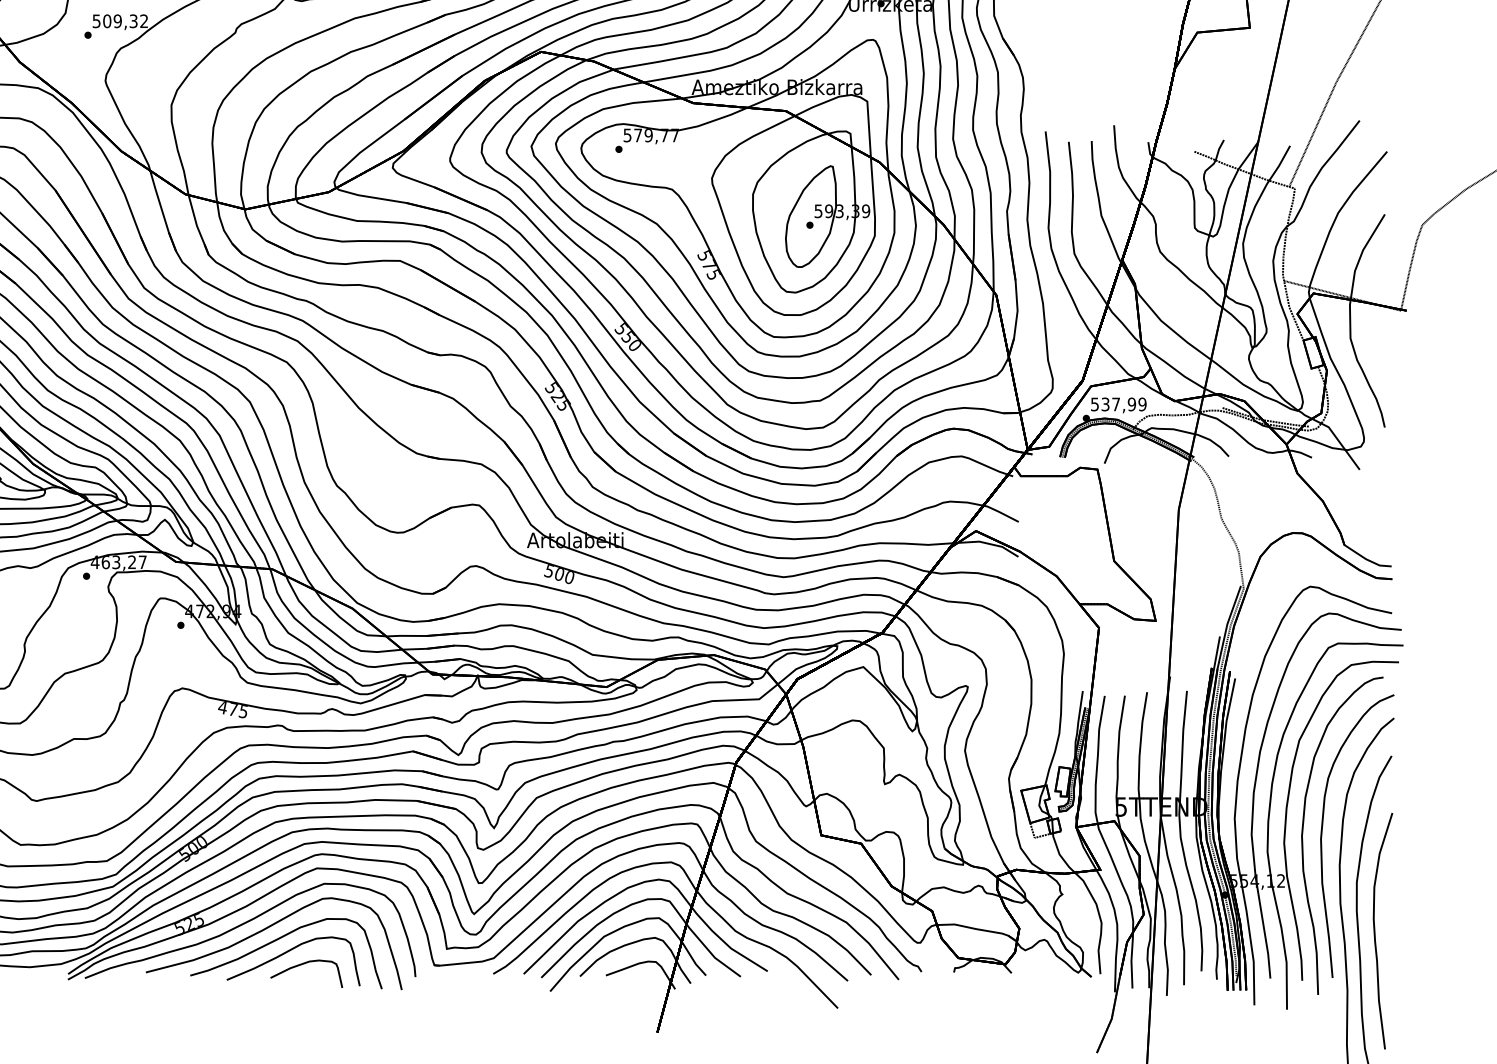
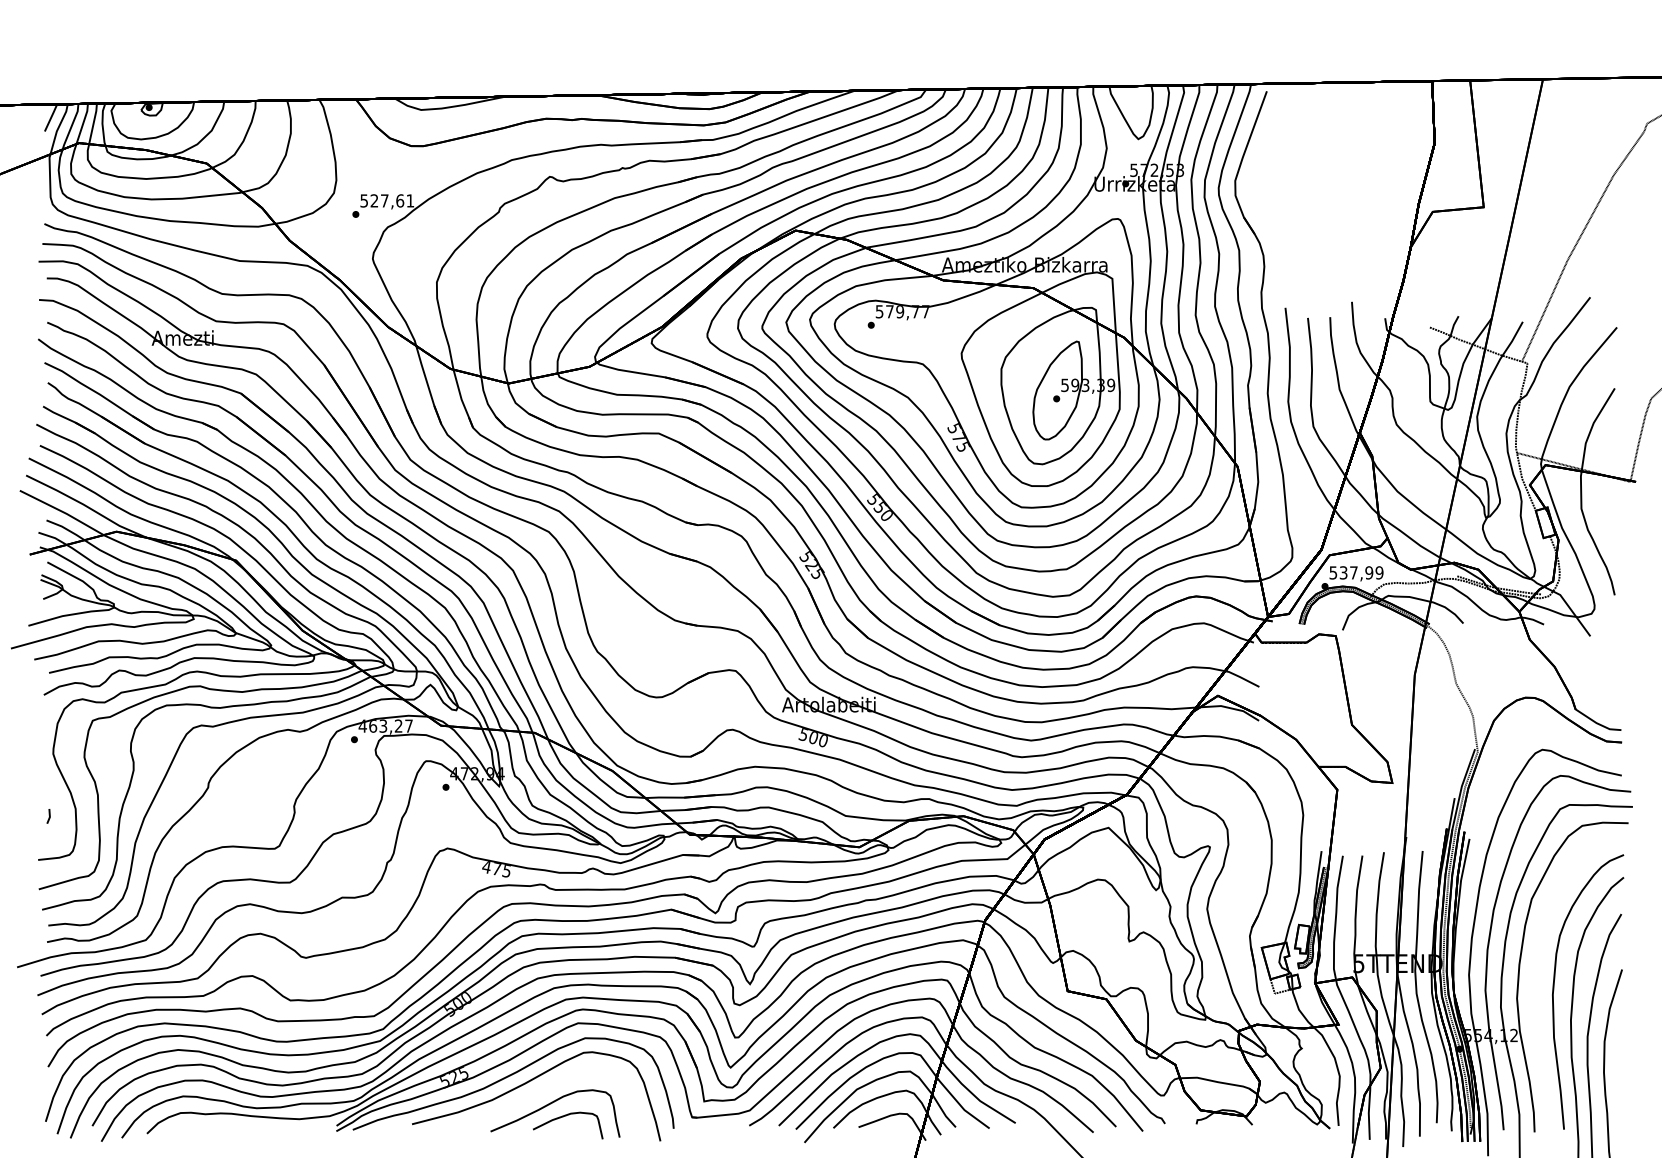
text: (125, 20) -> (392, 200), 509,32 -> 527,61
curve: (1303, 835) -> (1535, 991), removed
part: (279, 939) -> (541, 1092), removed

